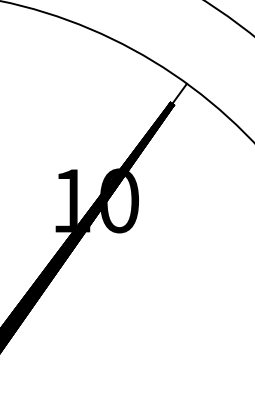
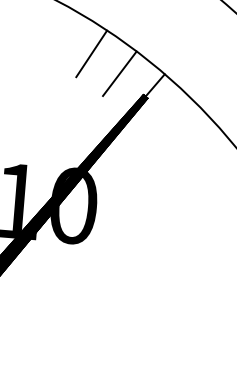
line: (123, 71) -> (91, 53), added
line: (148, 86) -> (119, 73), added

